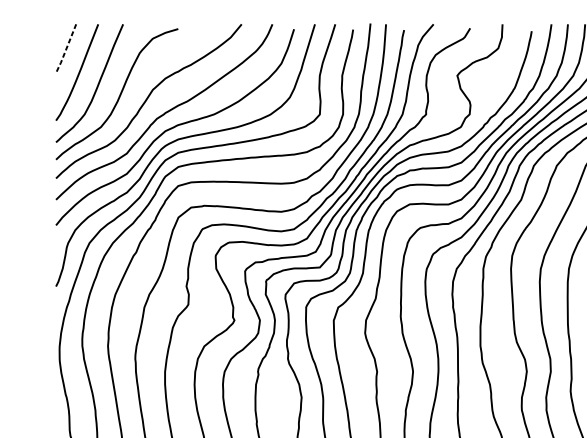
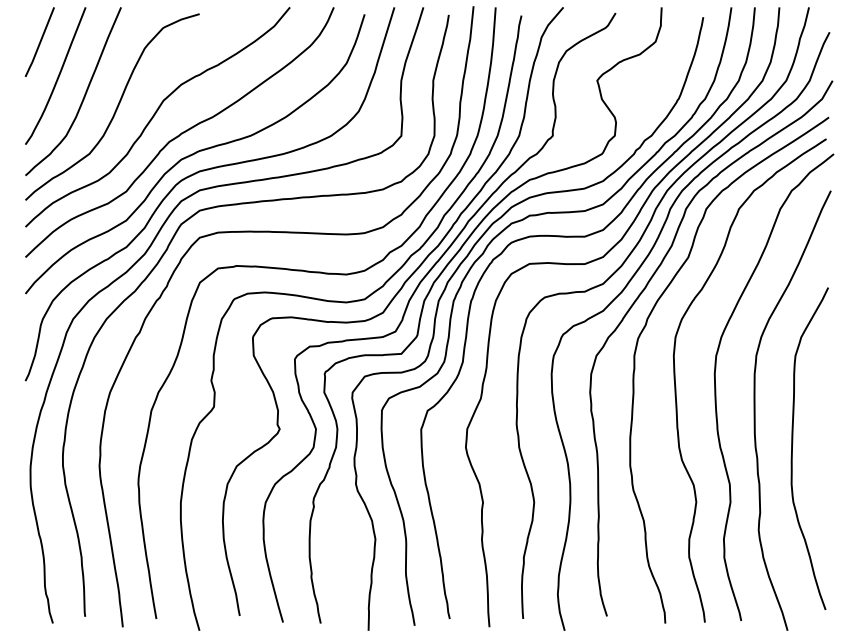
line: (65, 50) -> (39, 44), dashed -> solid

